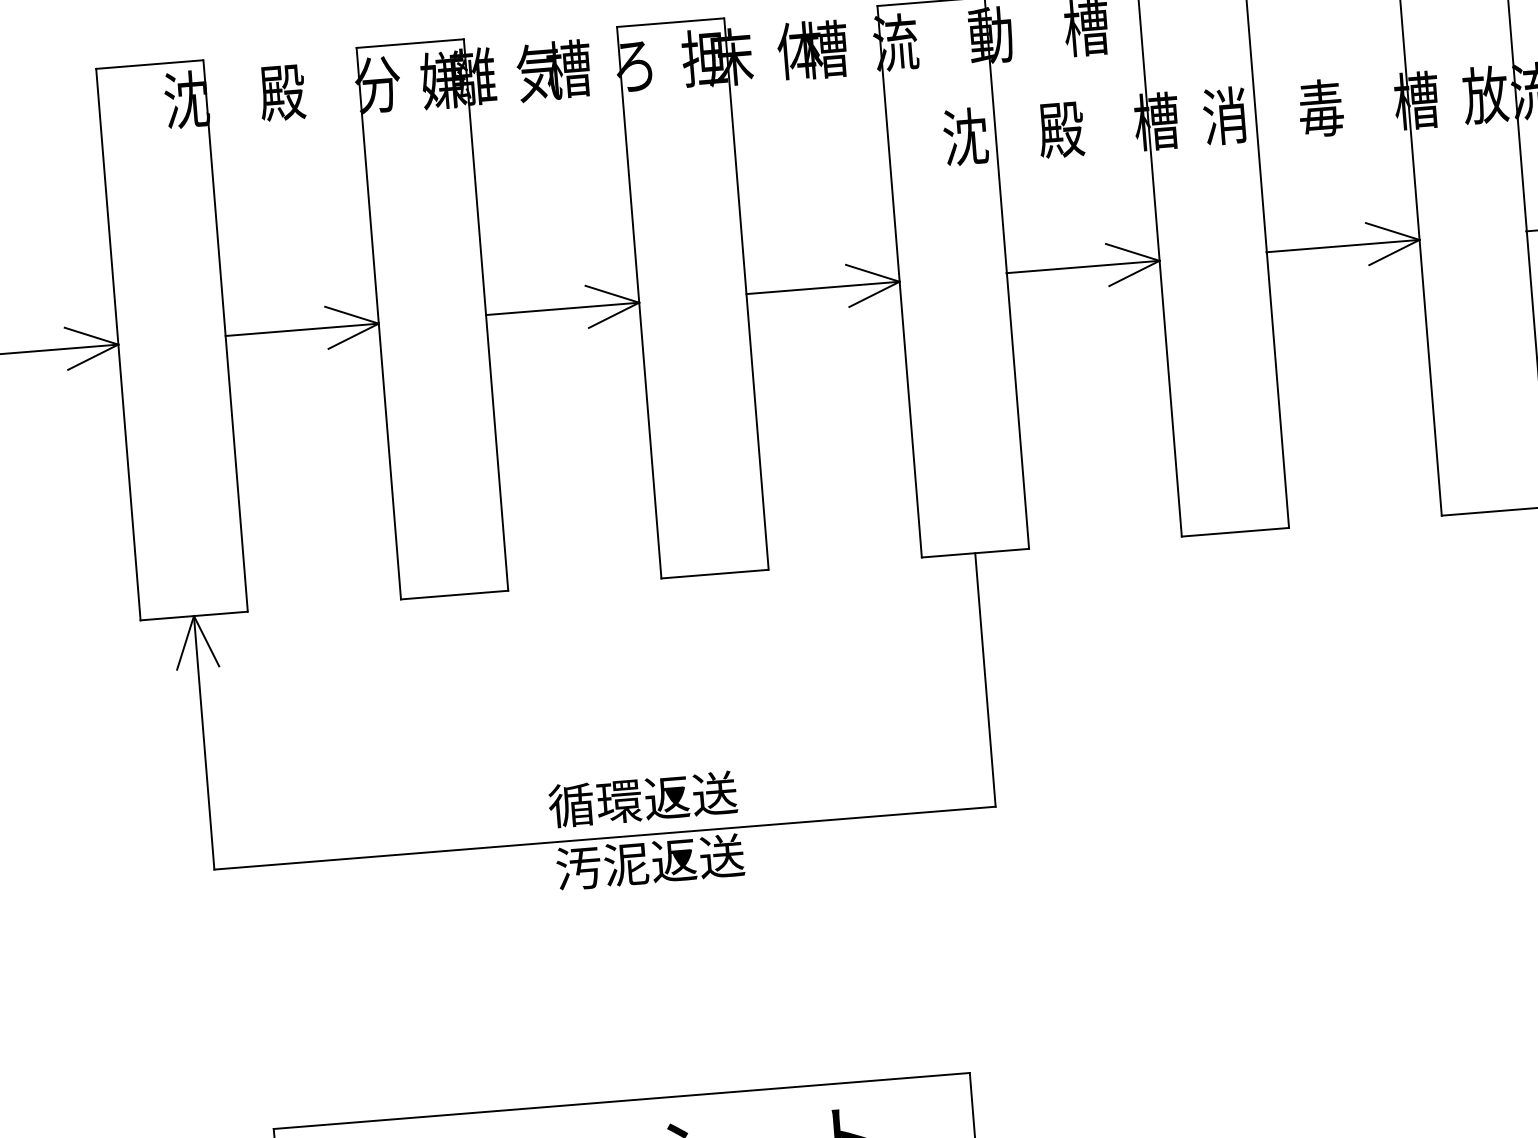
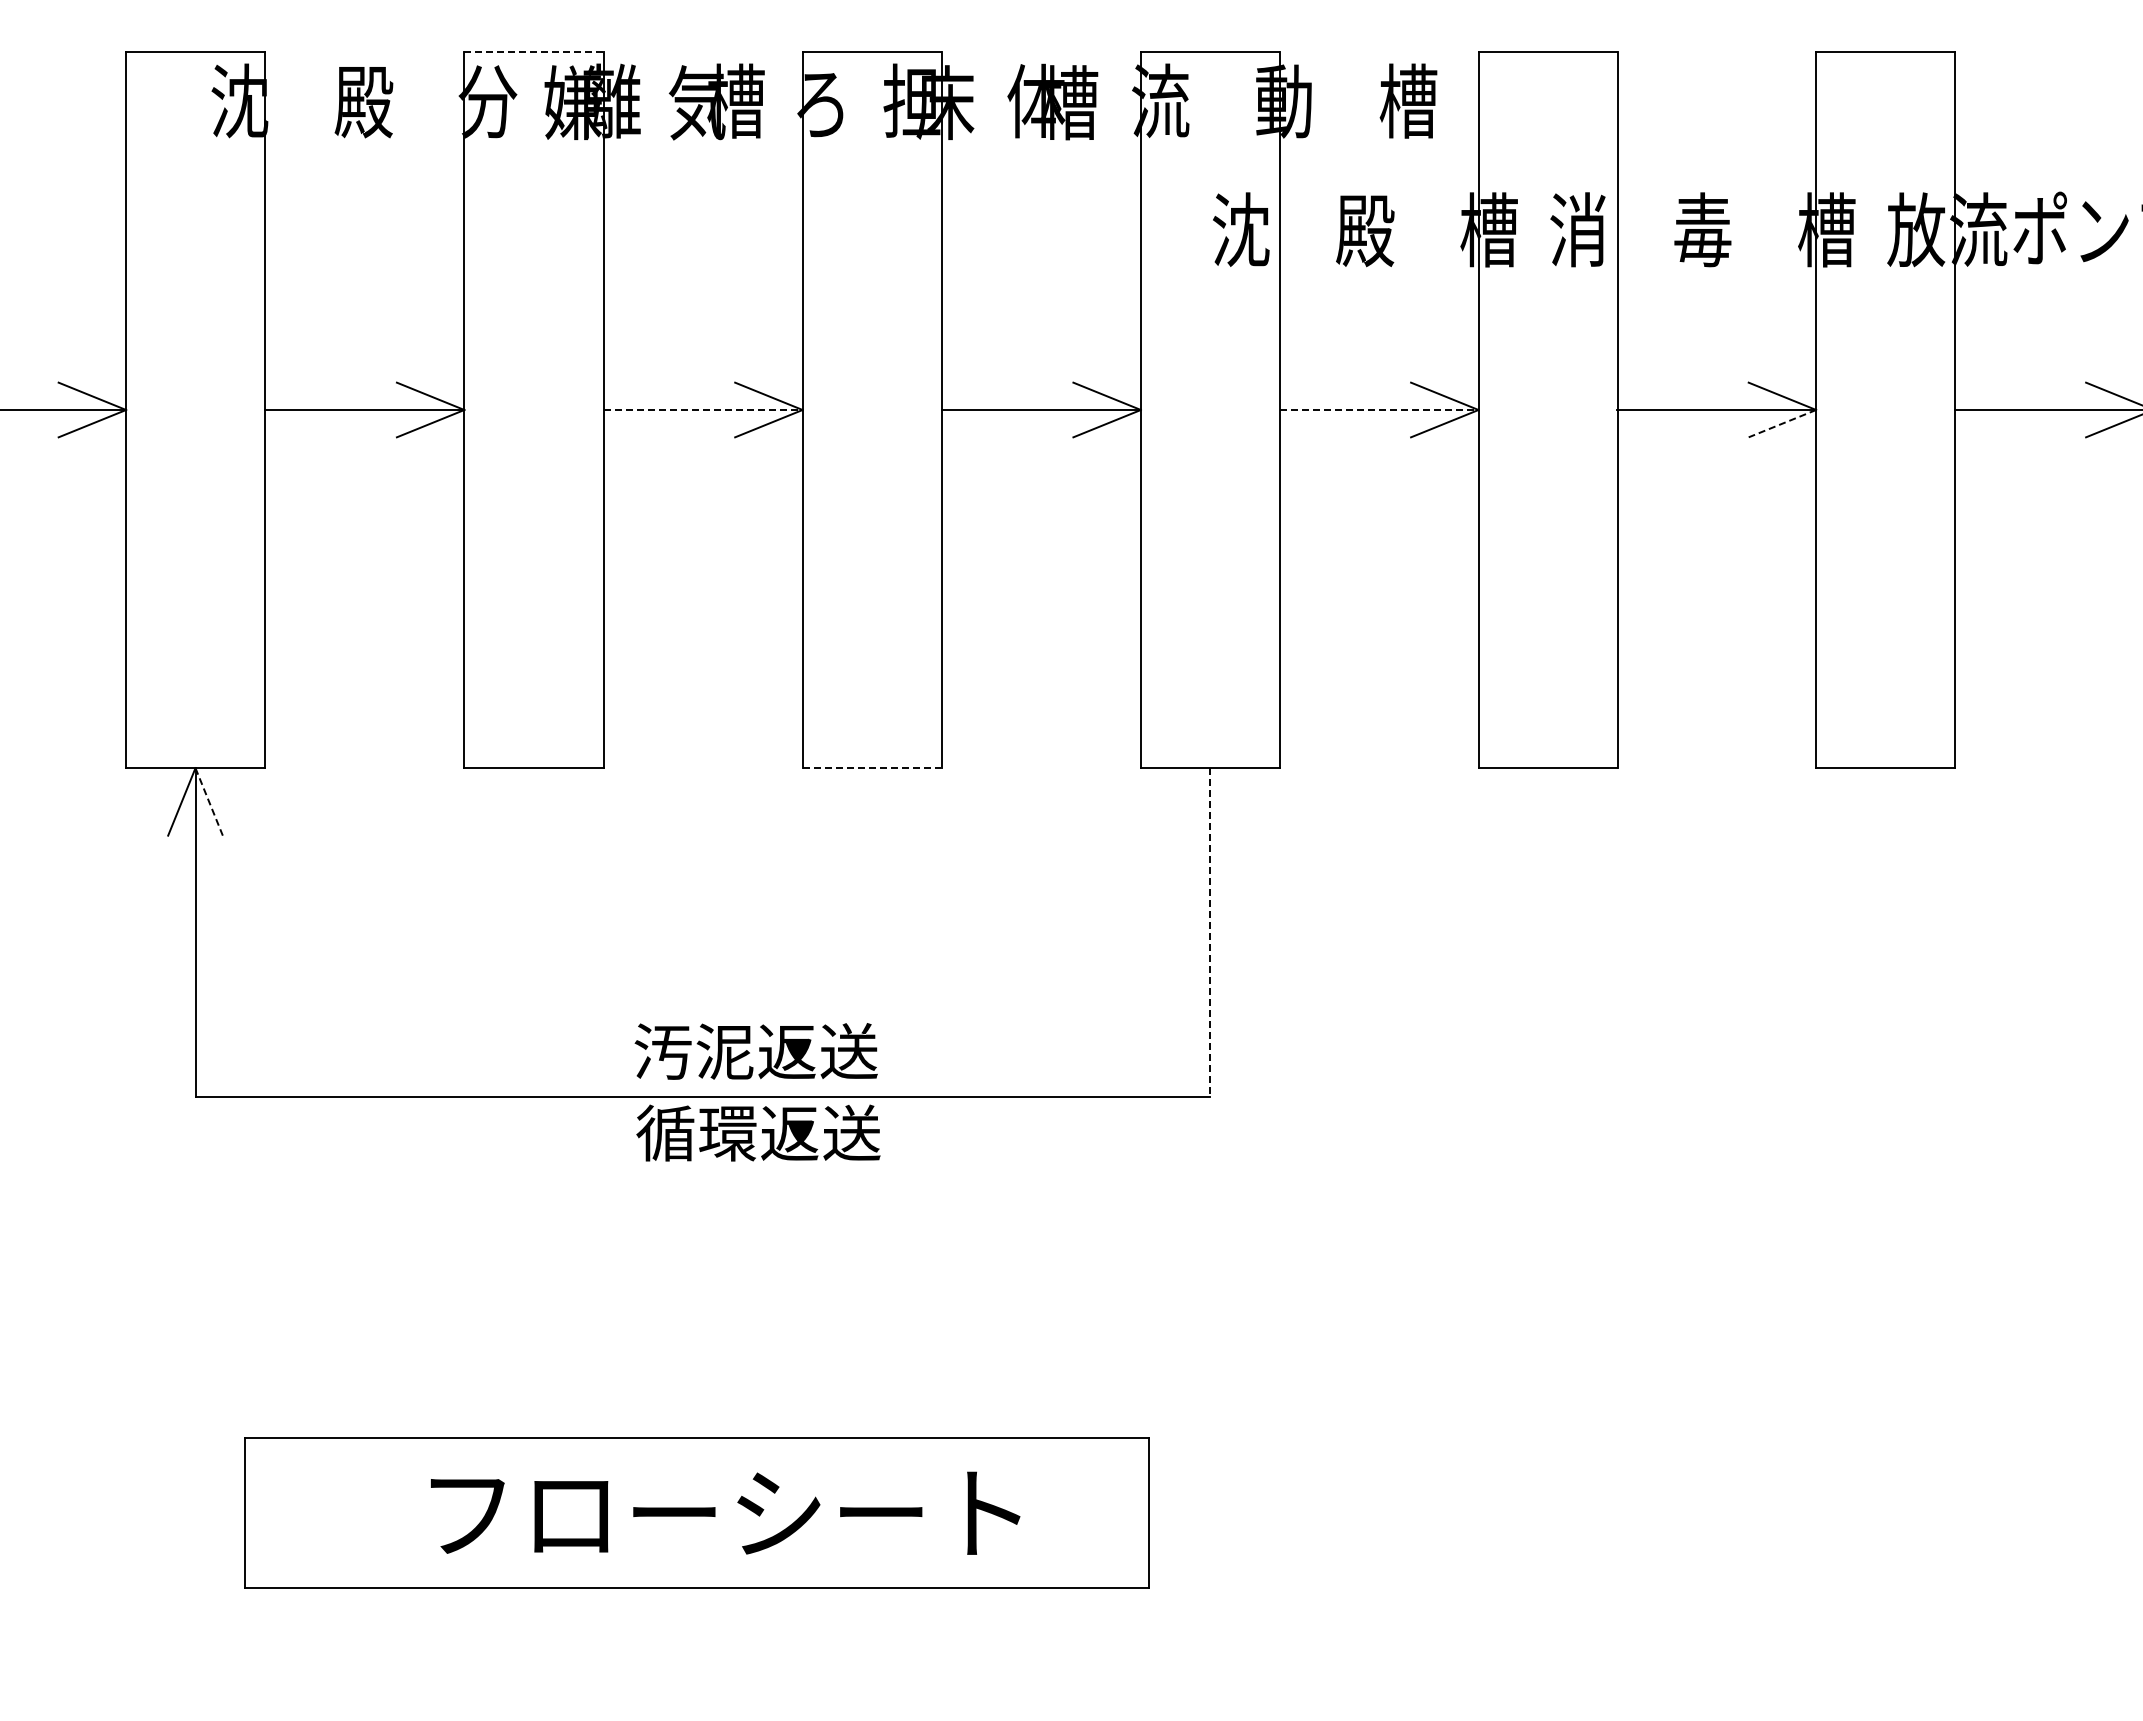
line: (410, 43) -> (534, 51), solid -> dashed
line: (1393, 252) -> (1781, 423), solid -> dashed
line: (1083, 267) -> (1379, 410), solid -> dashed
line: (562, 309) -> (703, 410), solid -> dashed
line: (715, 574) -> (872, 768), solid -> dashed
line: (206, 641) -> (209, 802), solid -> dashed
line: (985, 679) -> (1210, 932), solid -> dashed
text: (594, 803) -> (693, 1051), 循環返送 -> 汚泥返送
text: (602, 865) -> (696, 1132), 汚泥返送 -> 循環返送

